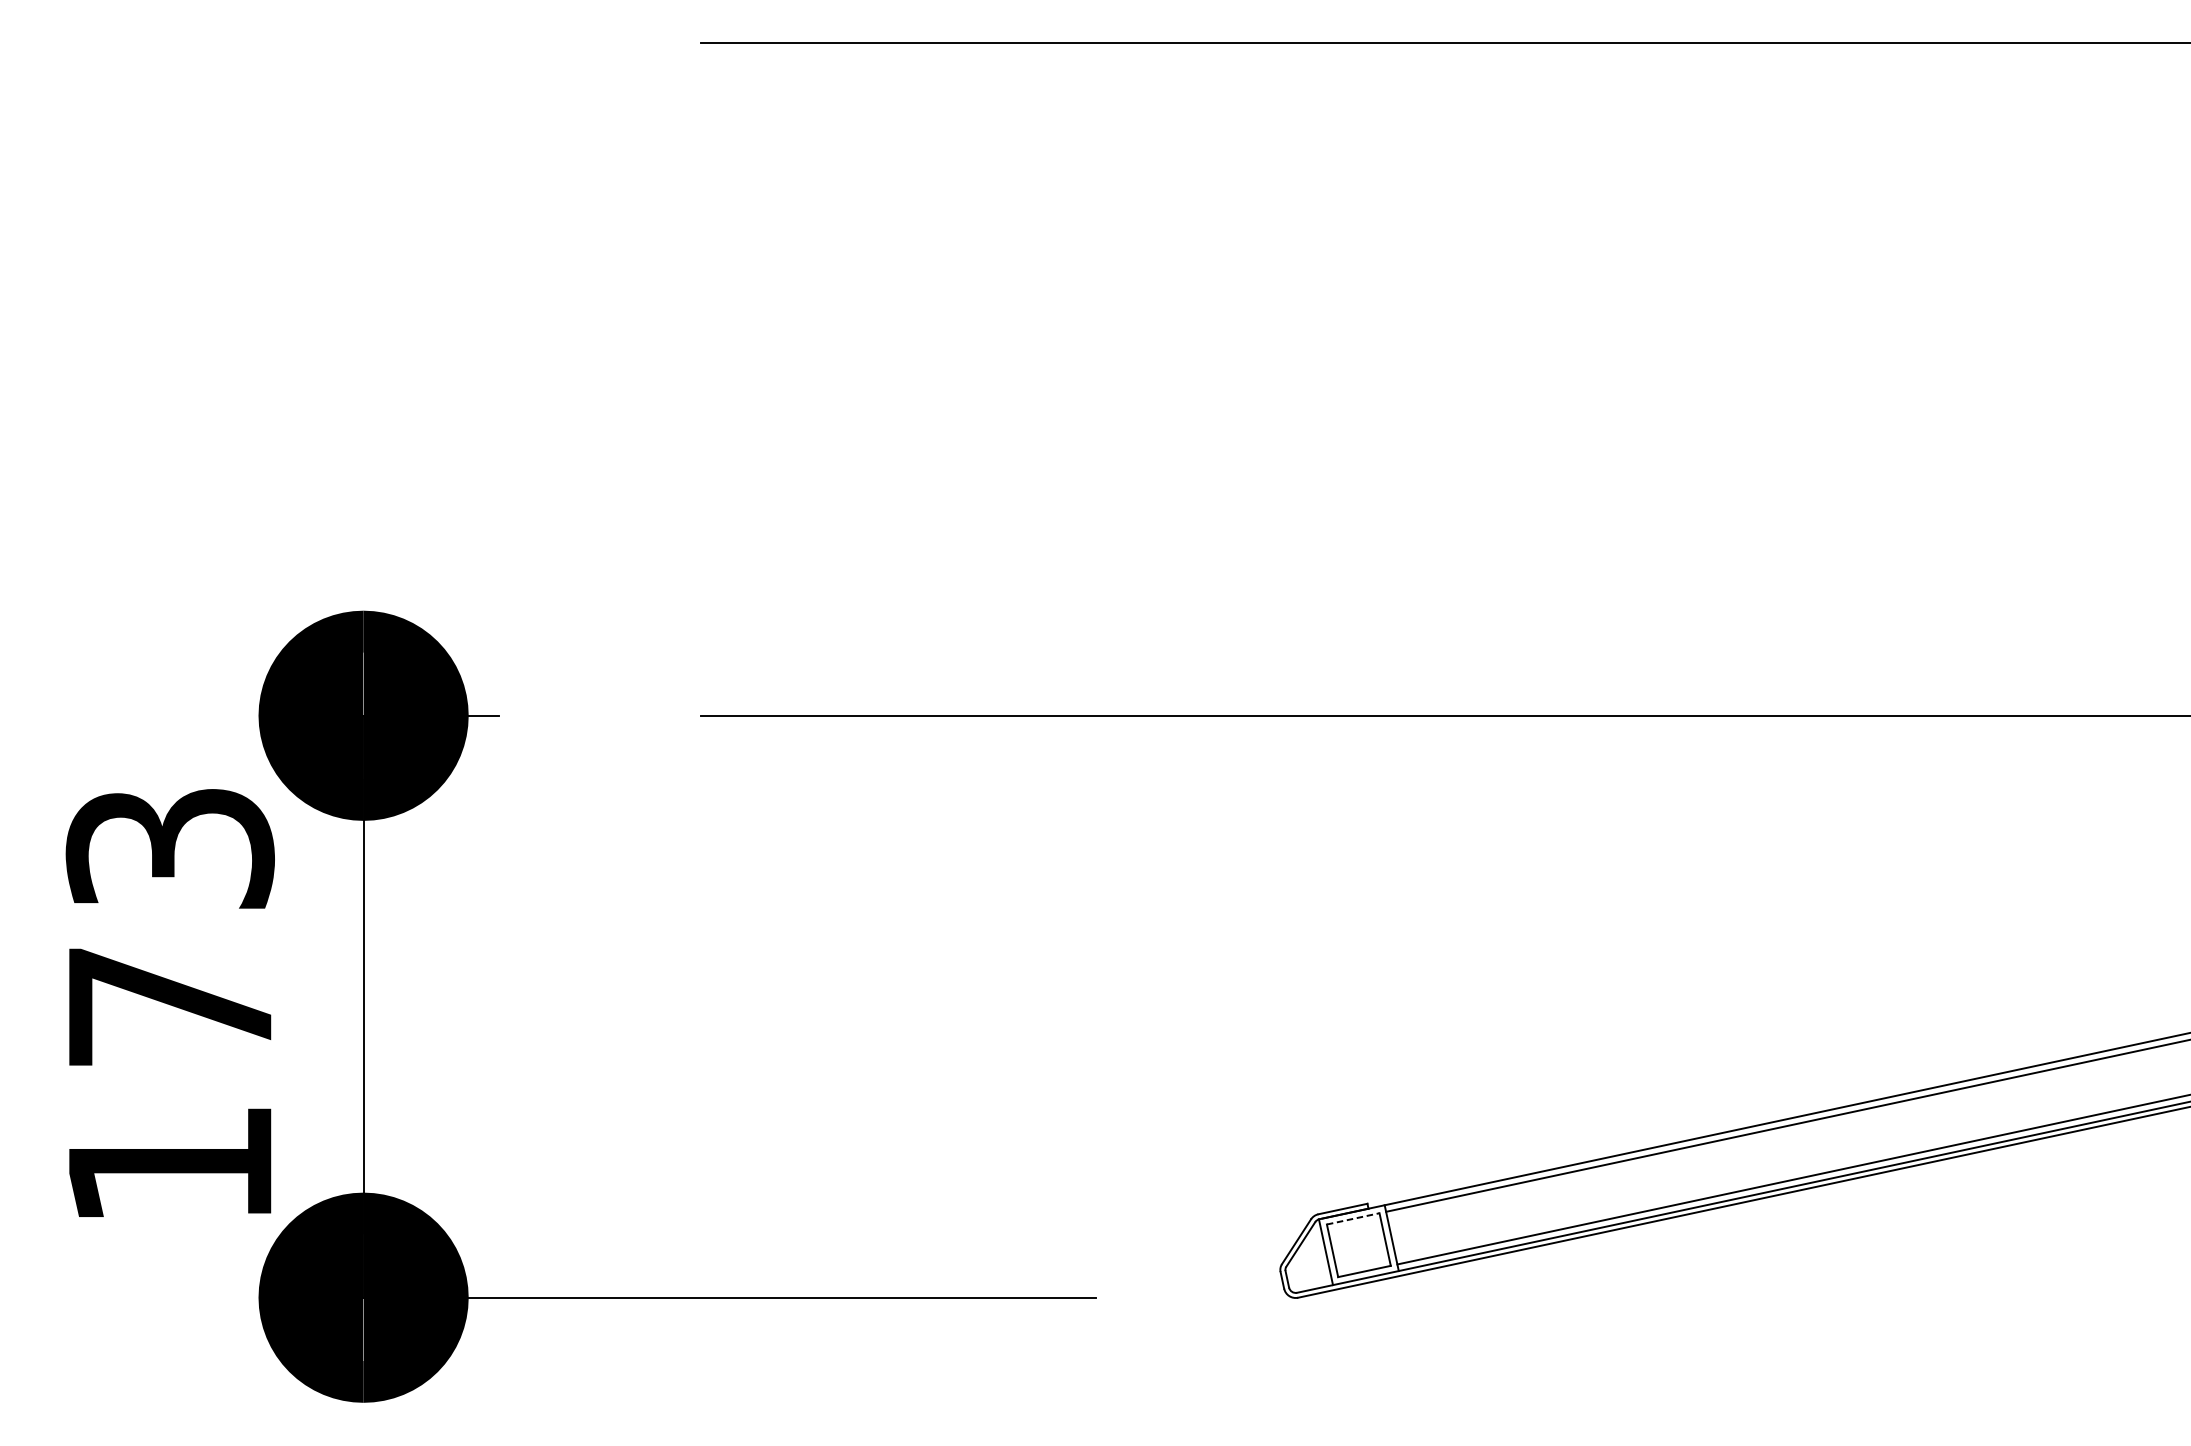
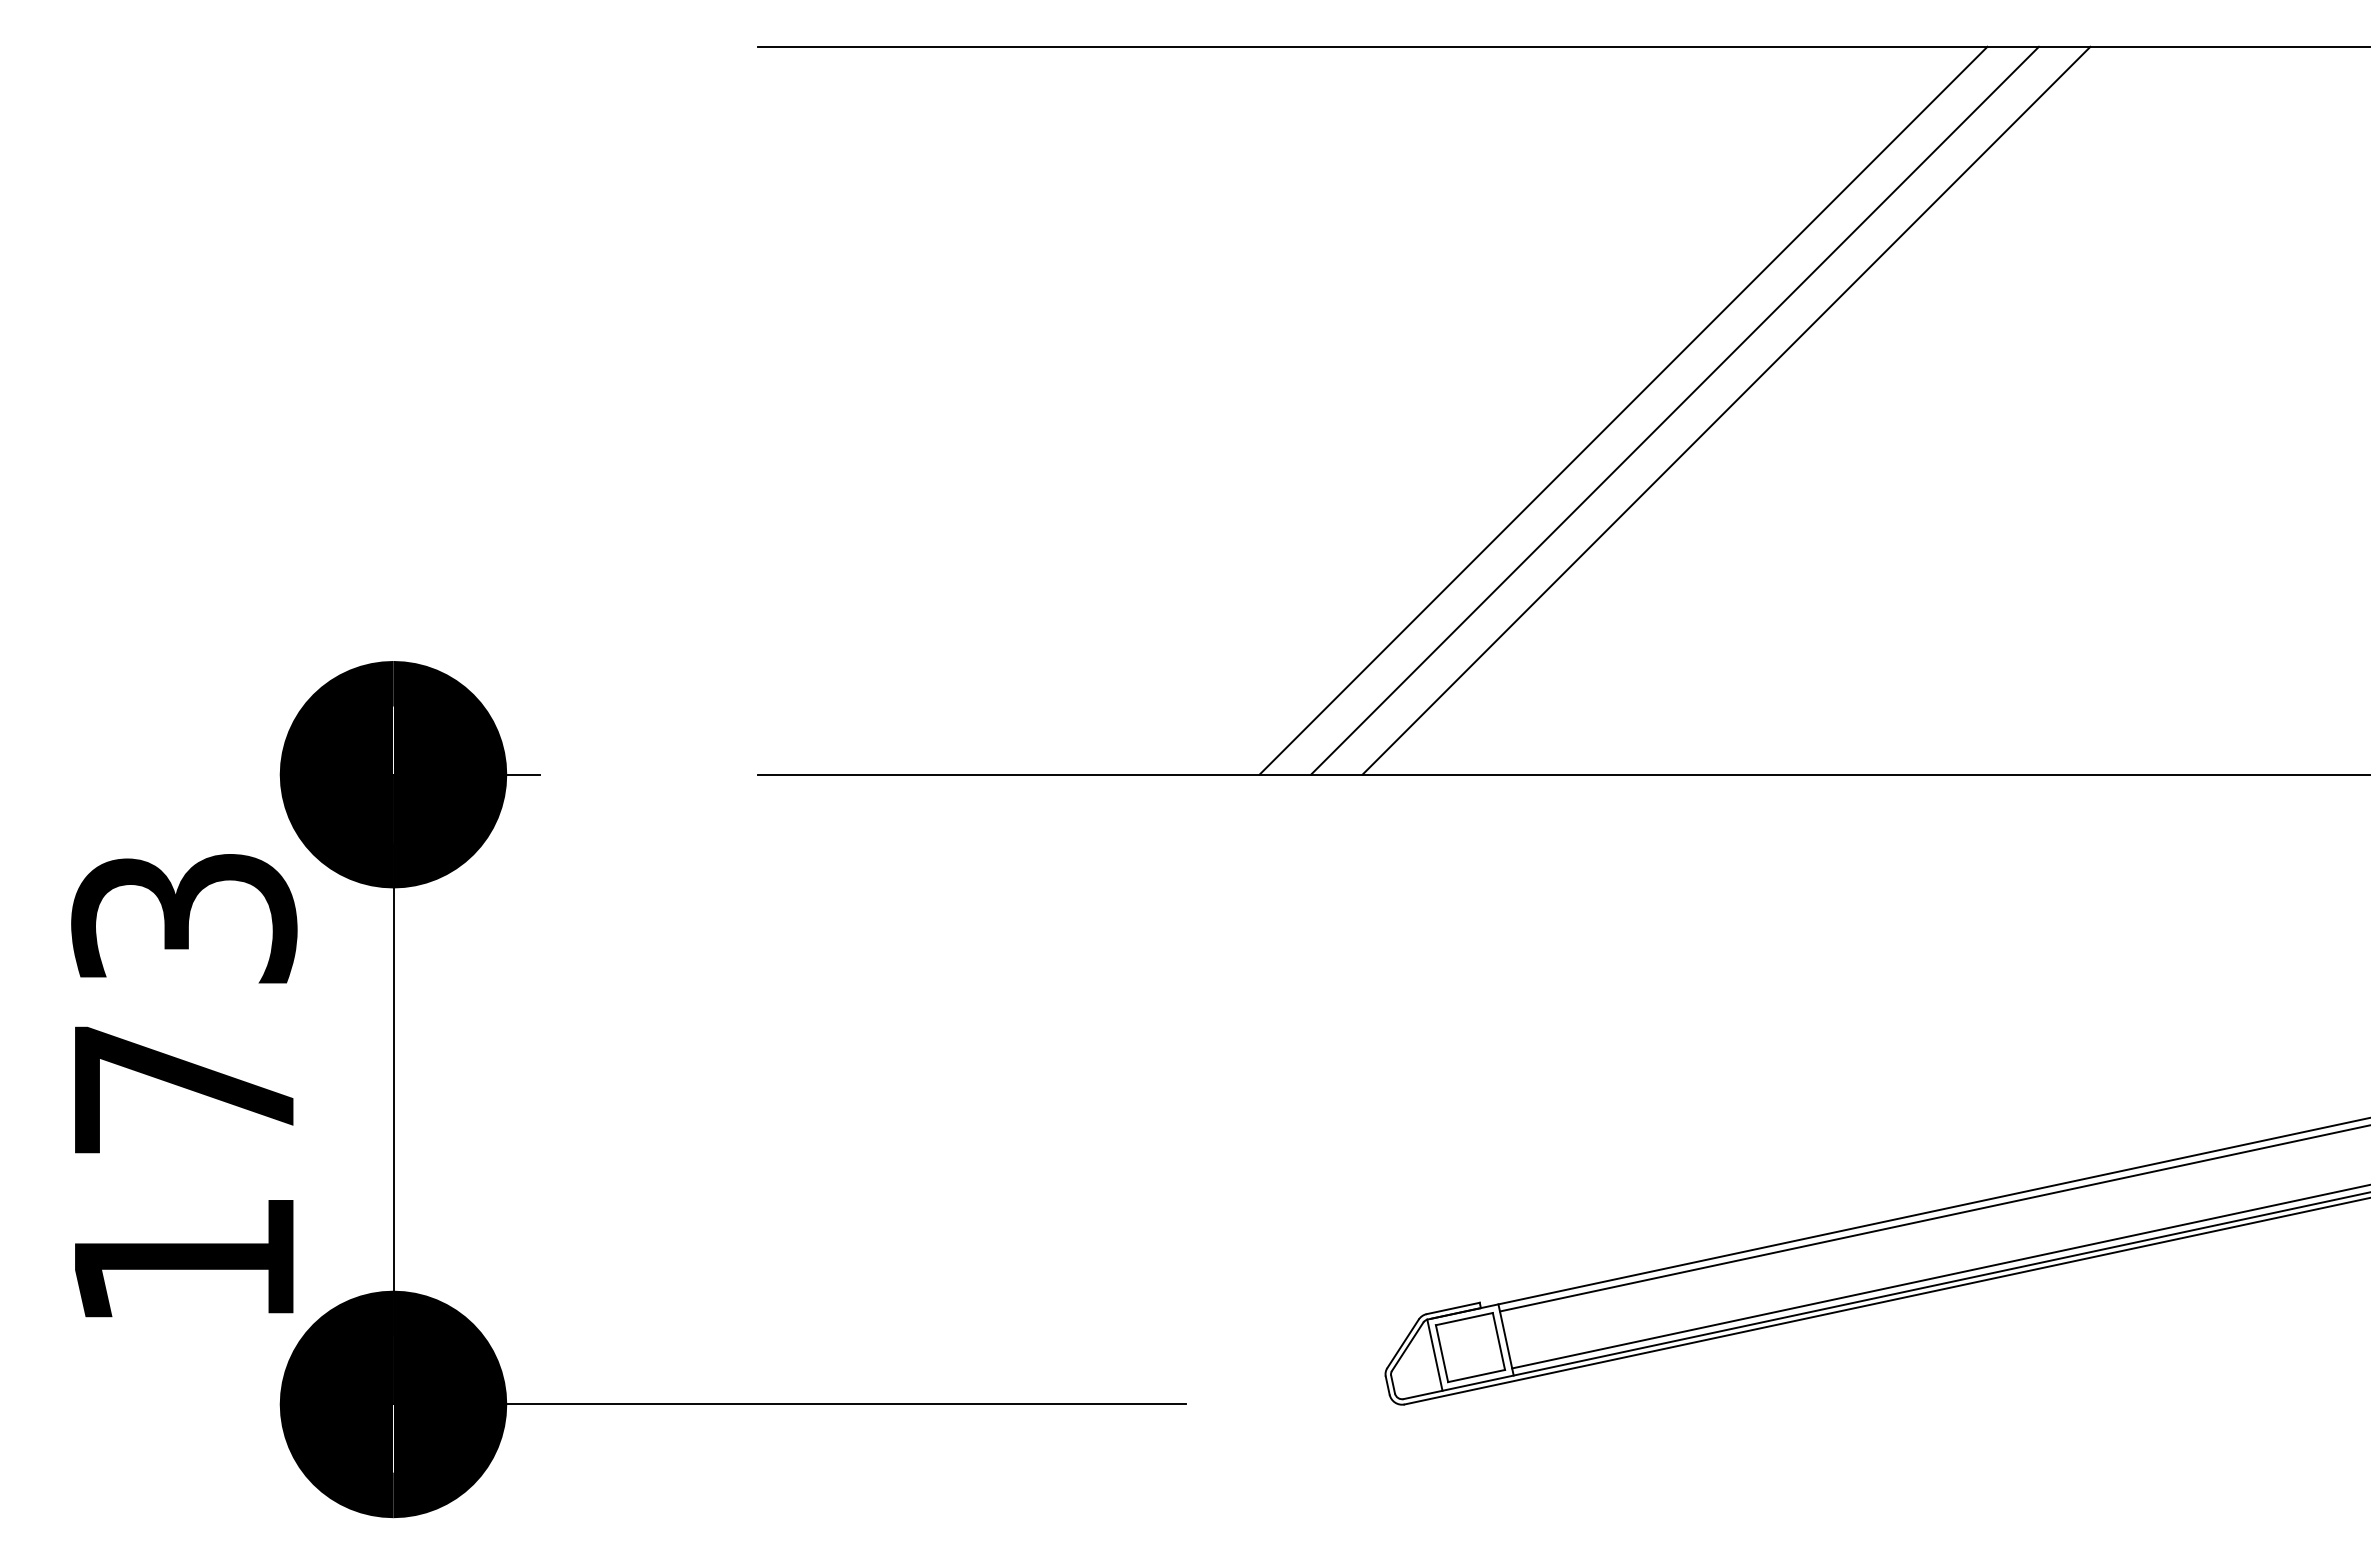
line: (1500, 379) -> (1623, 410), added
line: (1547, 379) -> (1674, 410), added
line: (1595, 379) -> (1726, 410), added
line: (1353, 1219) -> (1464, 1319), dashed -> solid

